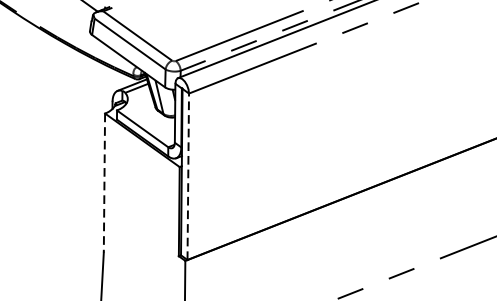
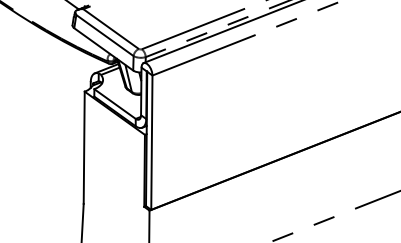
line: (187, 176) -> (151, 142), dashed -> solid
line: (104, 183) -> (84, 148), dashed -> solid

